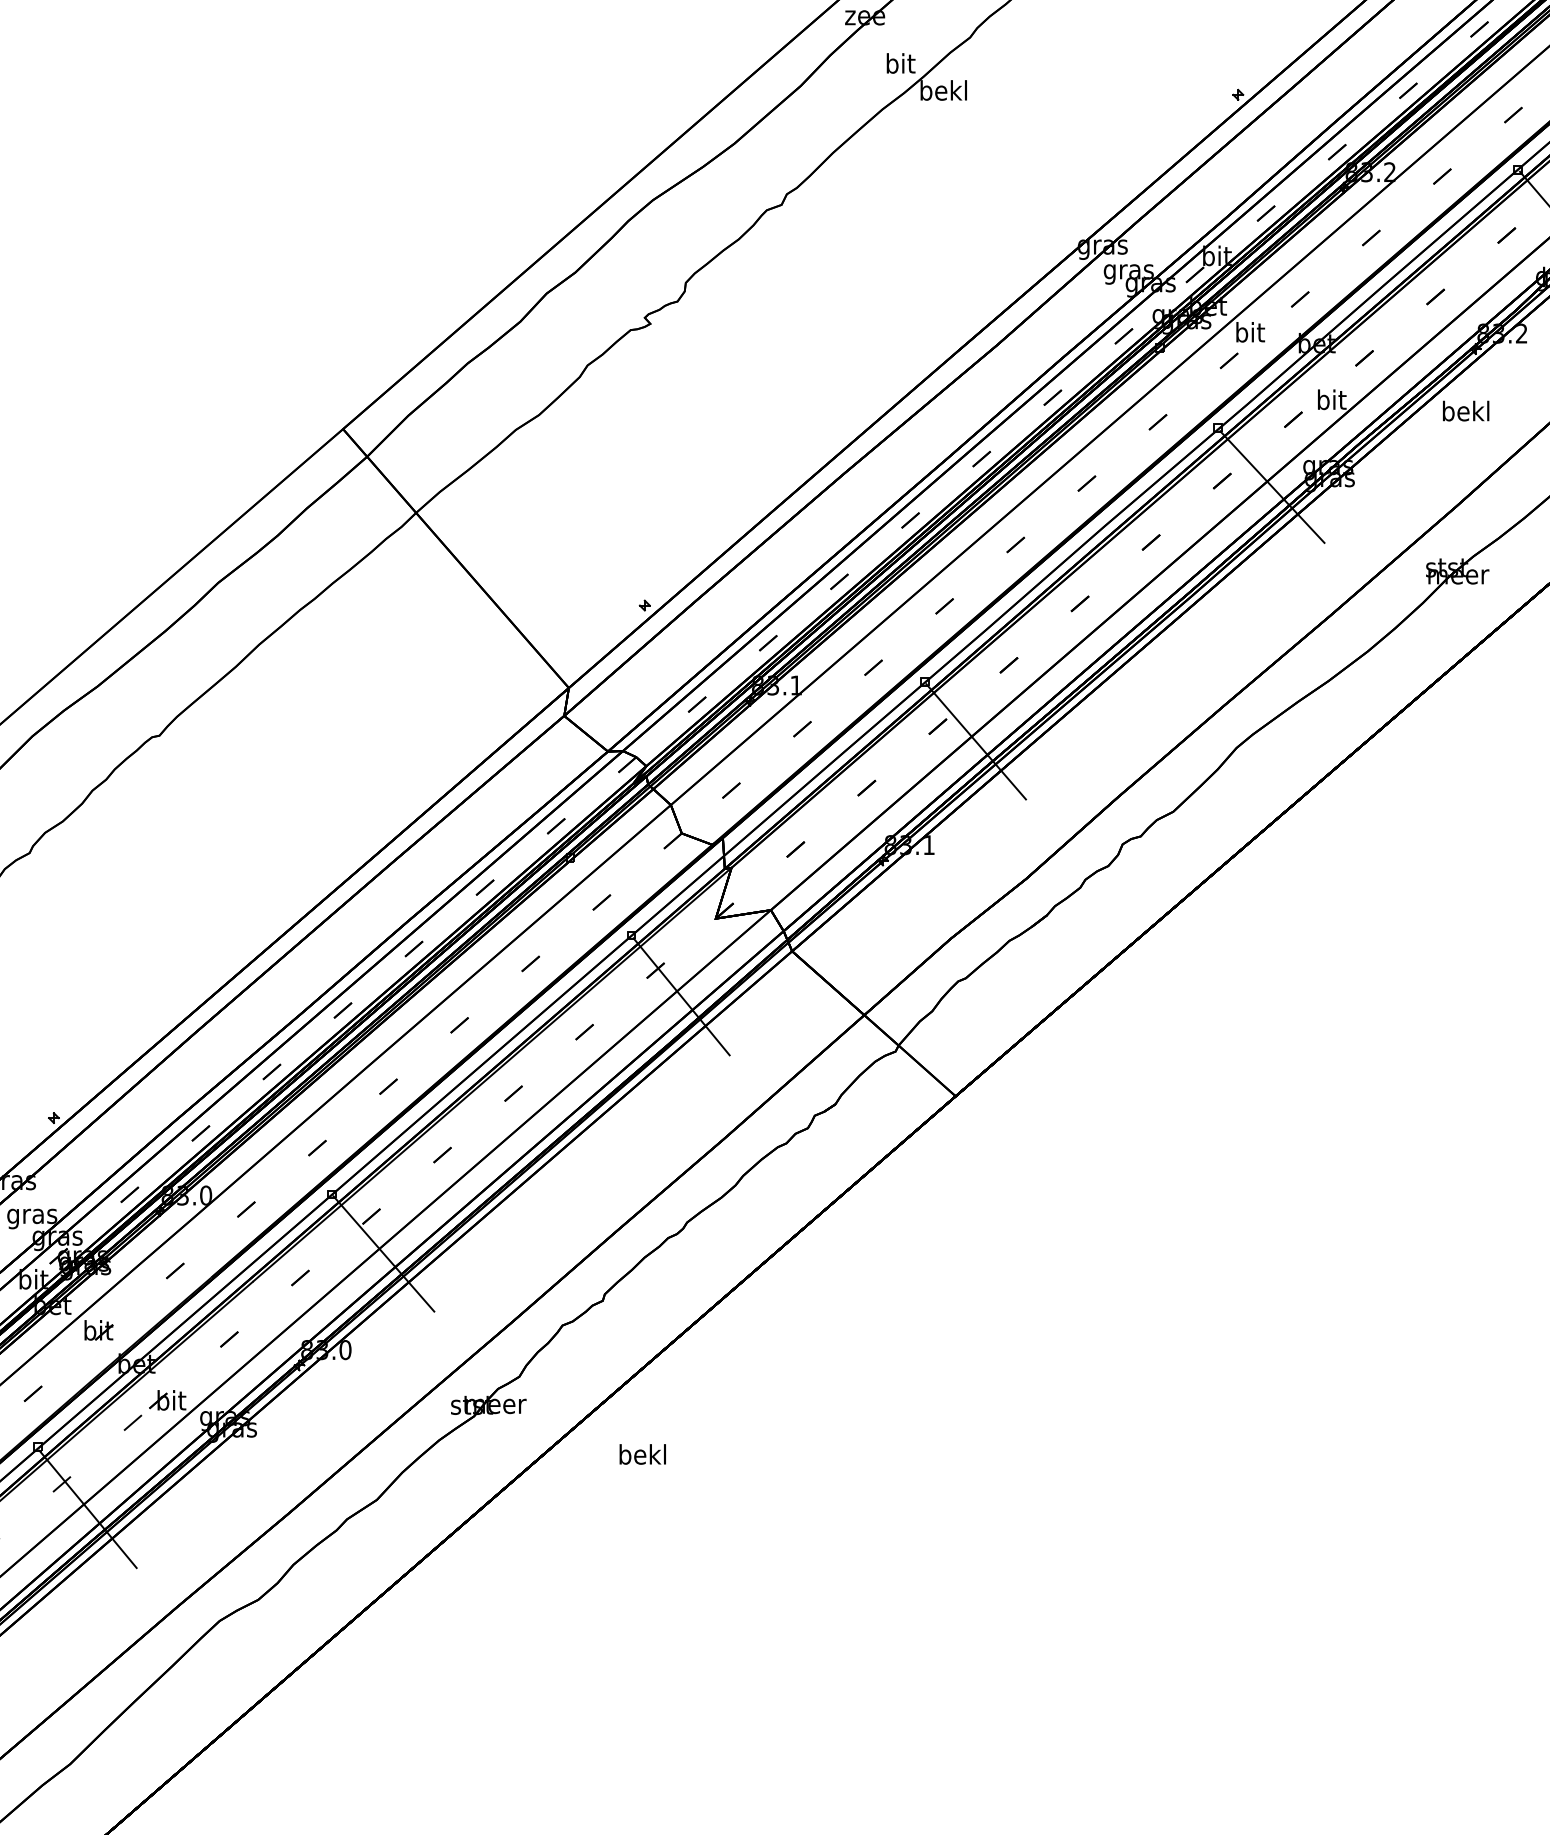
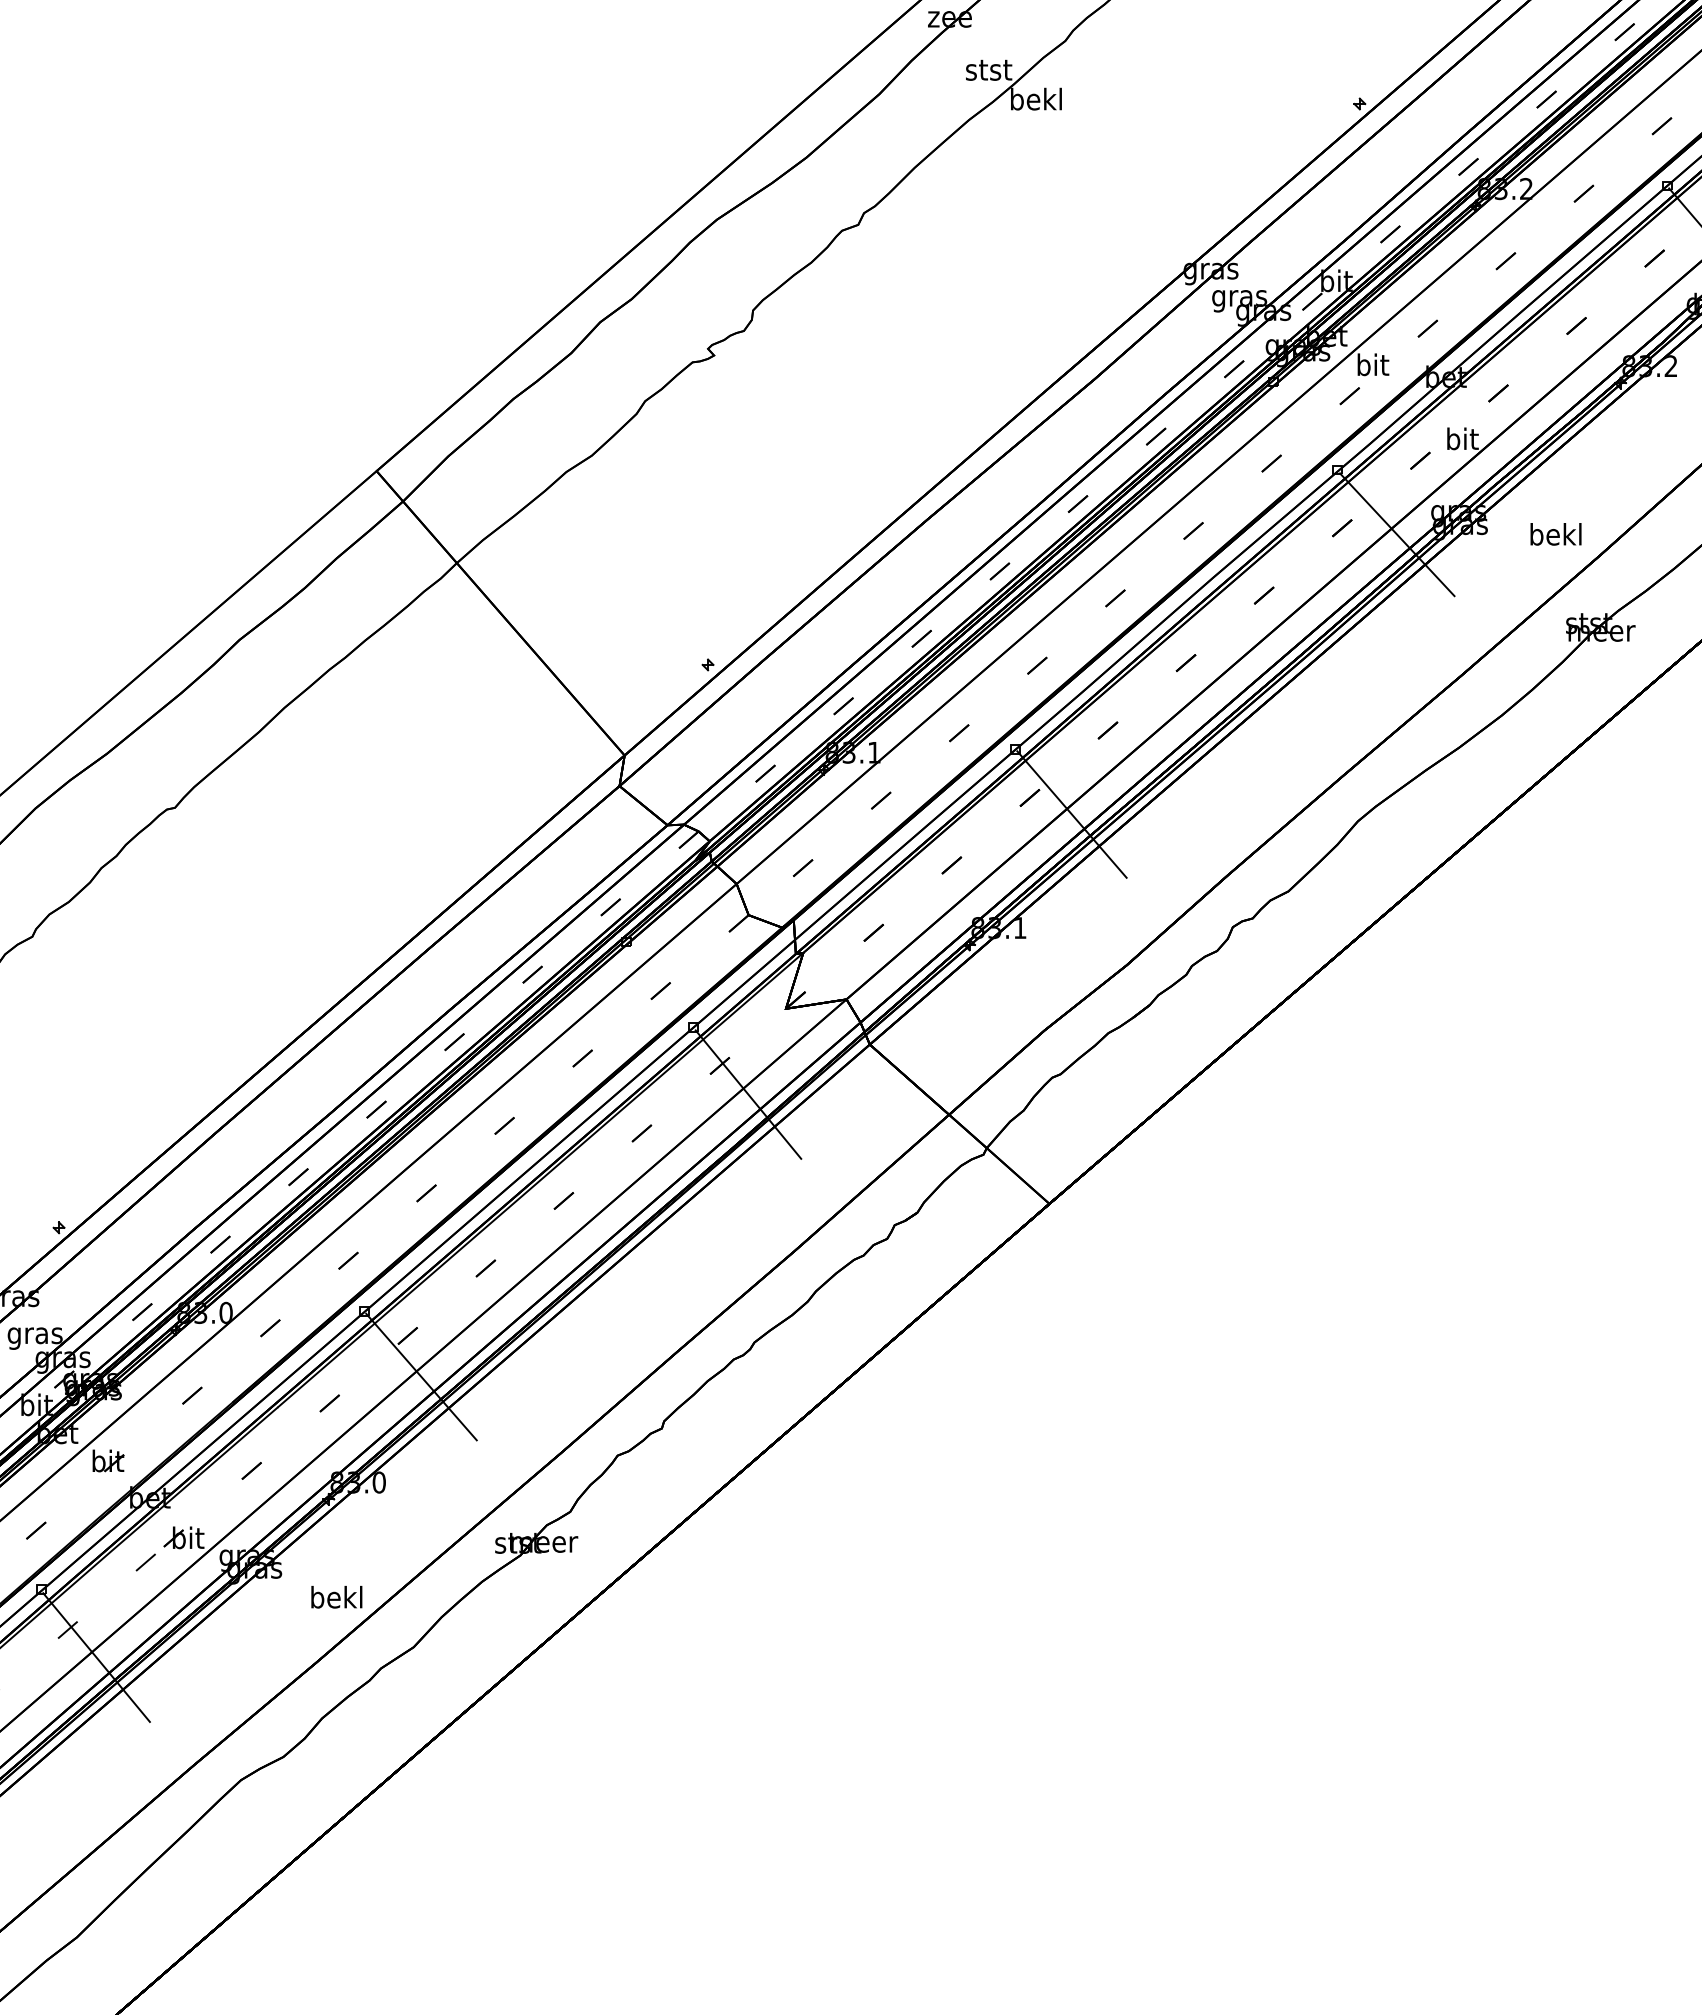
text: (901, 63) -> (989, 69), bit -> stst
text: (1465, 411) -> (1555, 534), moved
text: (642, 1454) -> (336, 1597), moved

